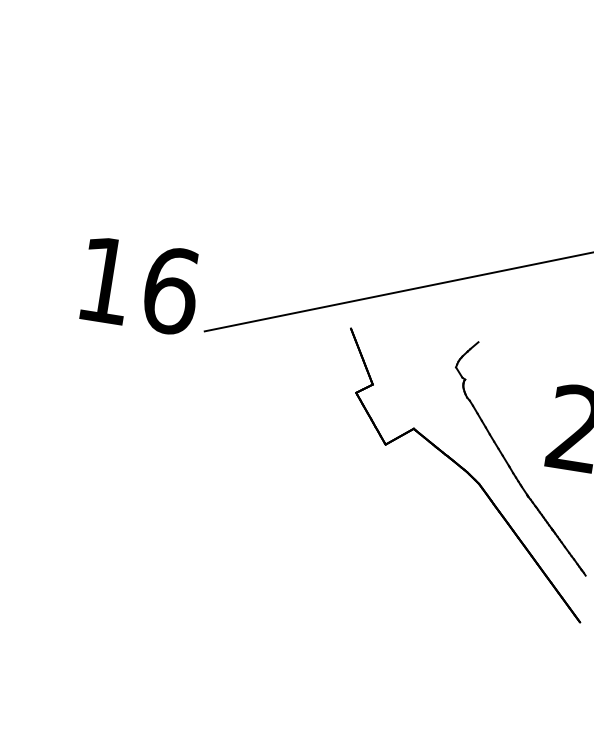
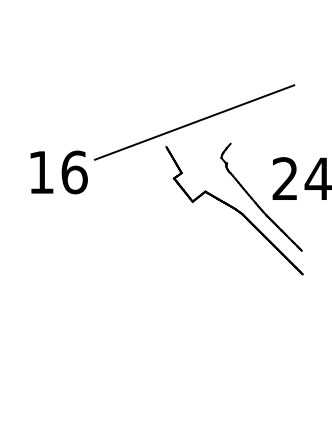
text: (139, 285) -> (58, 172), moved

